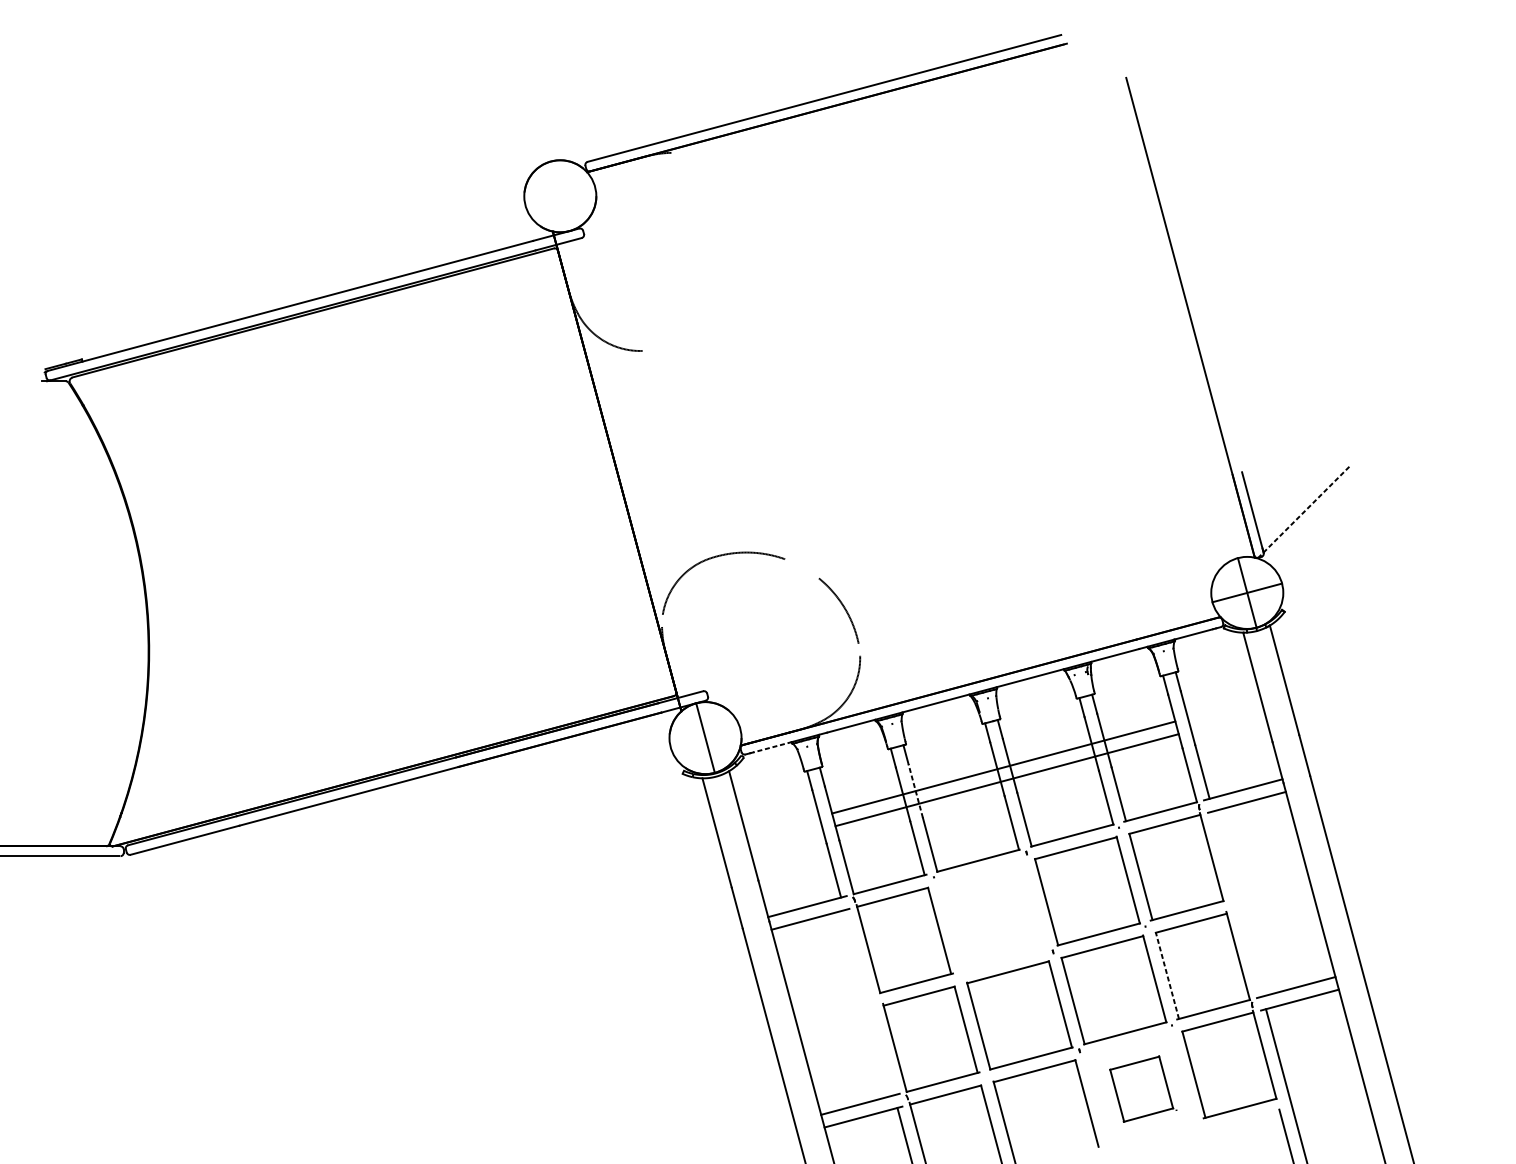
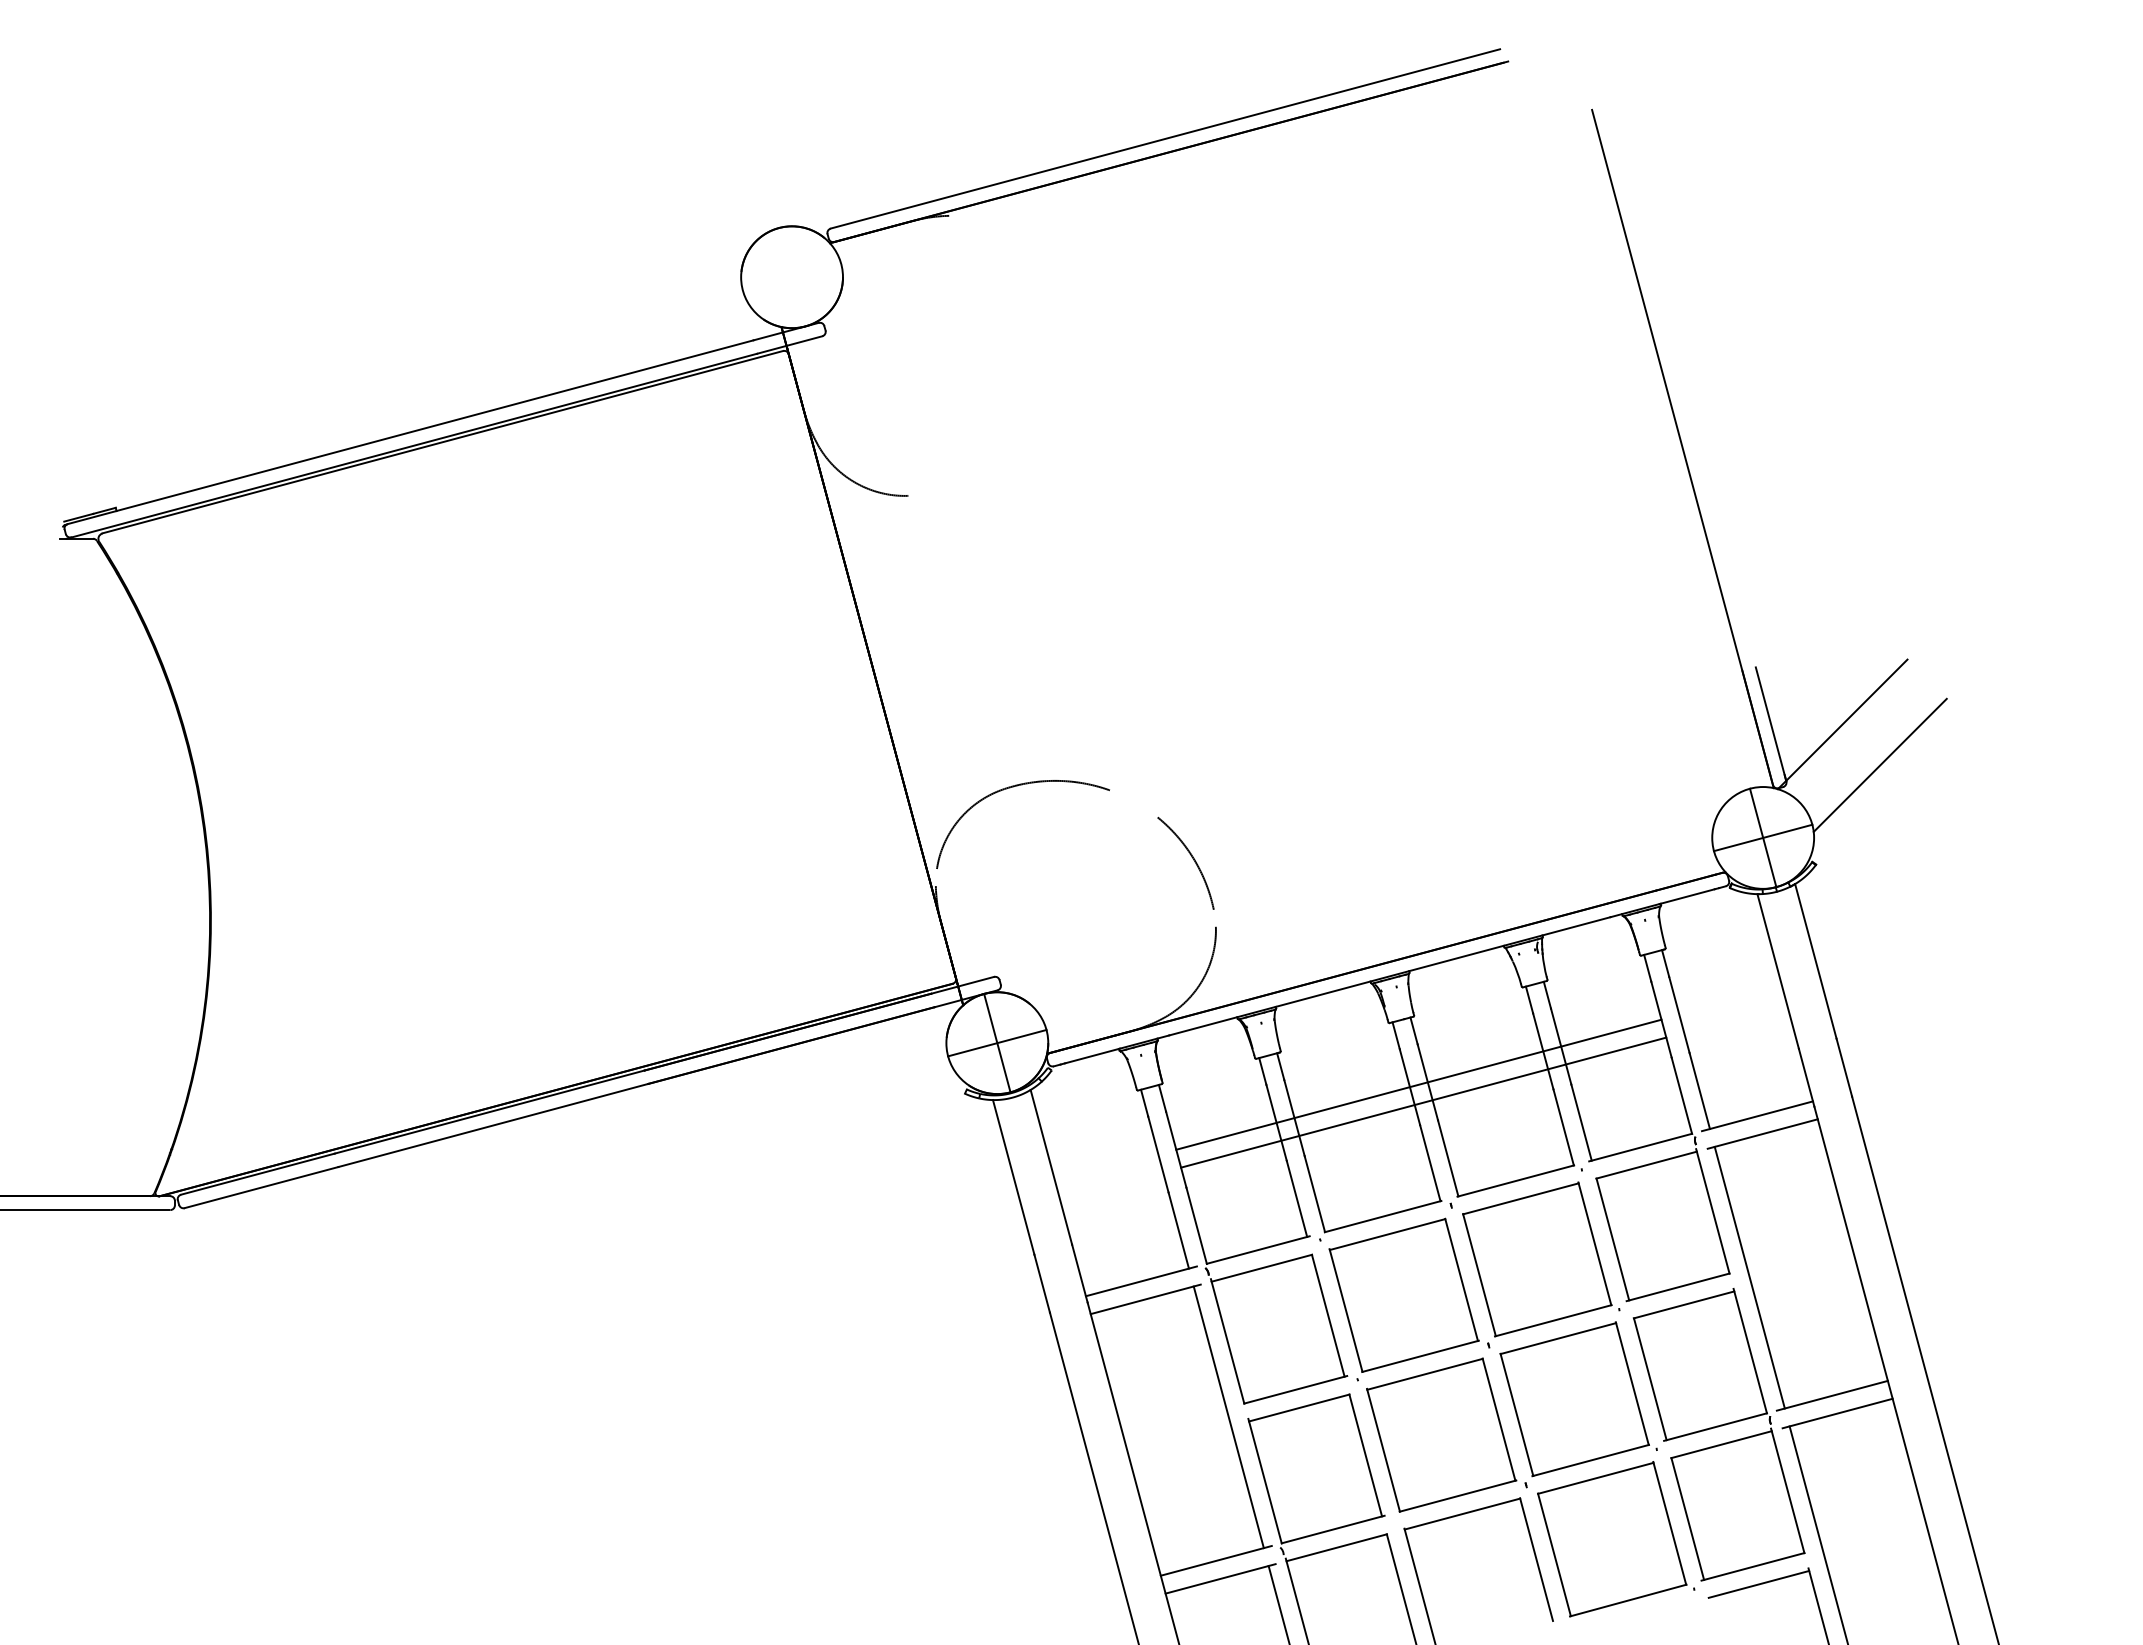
line: (1303, 512) -> (1842, 724), dashed -> solid
line: (1329, 540) -> (1879, 764), added
line: (705, 737) -> (997, 1042), added
line: (772, 747) -> (1092, 1056), dashed -> solid
line: (915, 790) -> (1294, 1117), dashed -> solid
line: (1237, 903) -> (1749, 1277), added
part: (992, 919) -> (1403, 1299), added
line: (1167, 975) -> (1650, 1378), dashed -> solid
line: (869, 1002) -> (1228, 1417), added
part: (1143, 1089) -> (1616, 1539), size x1.67
line: (1243, 1120) -> (1758, 1583), added

